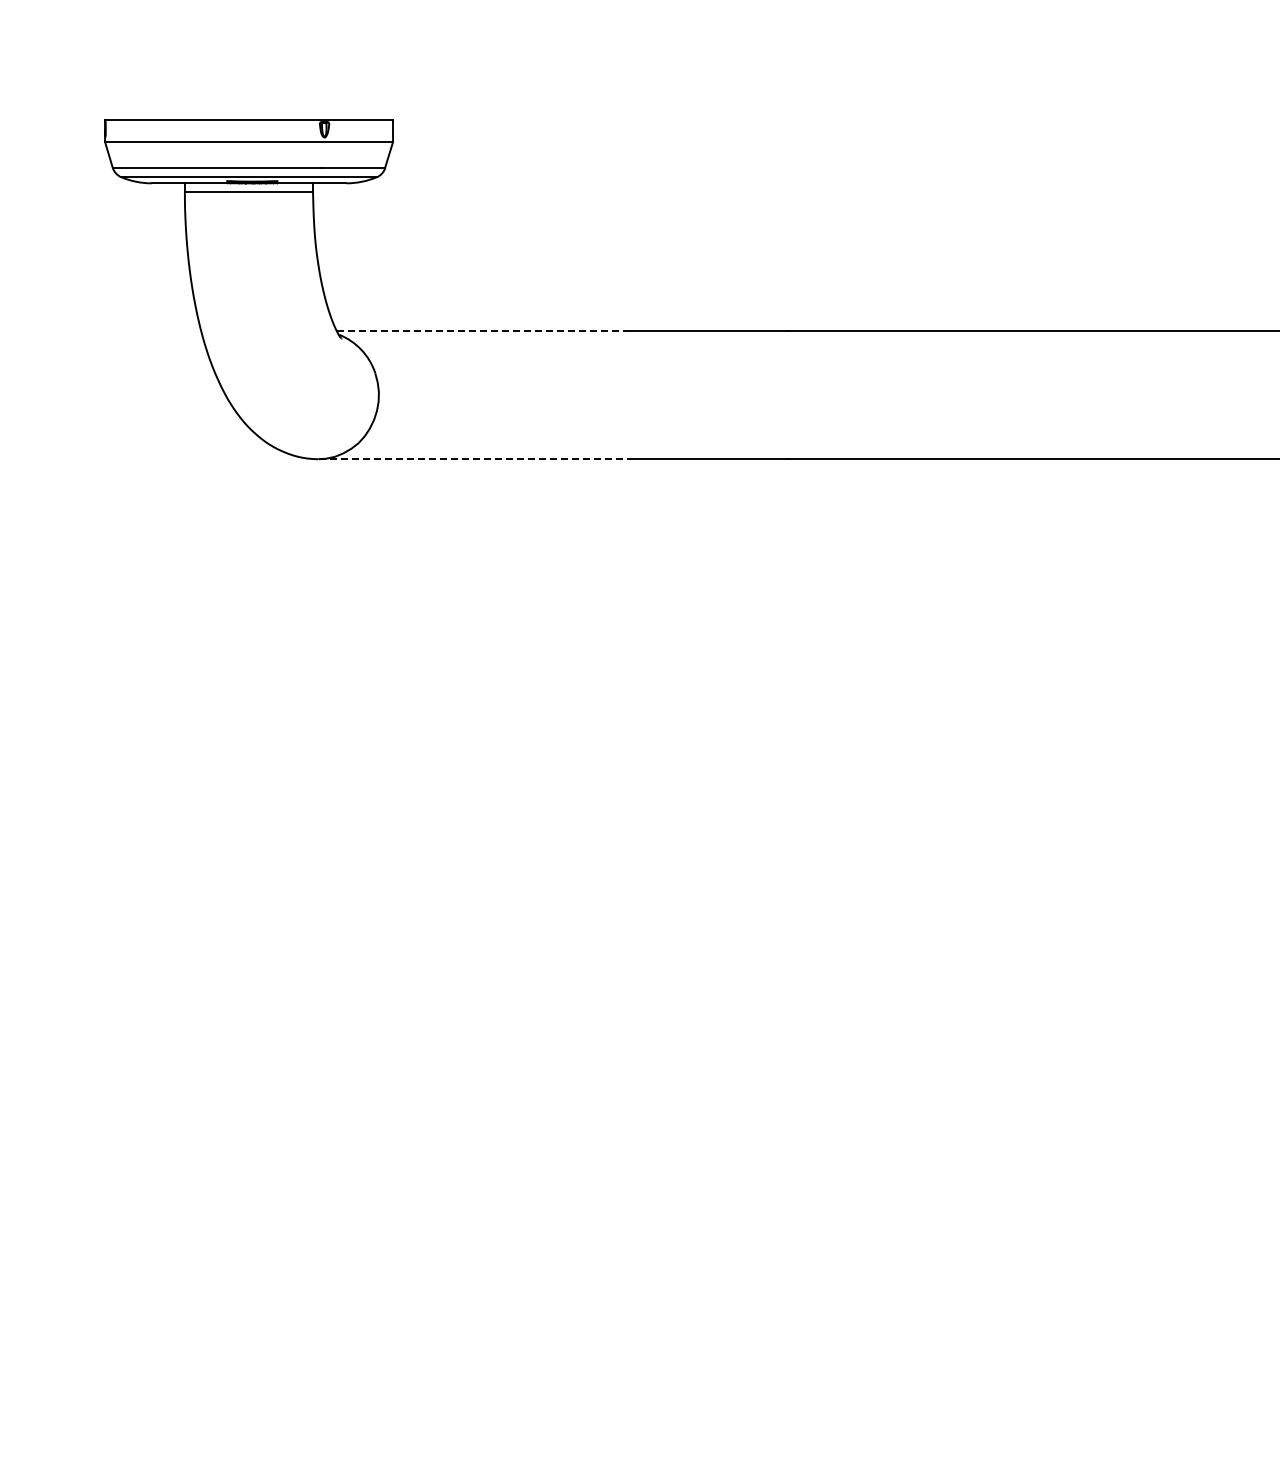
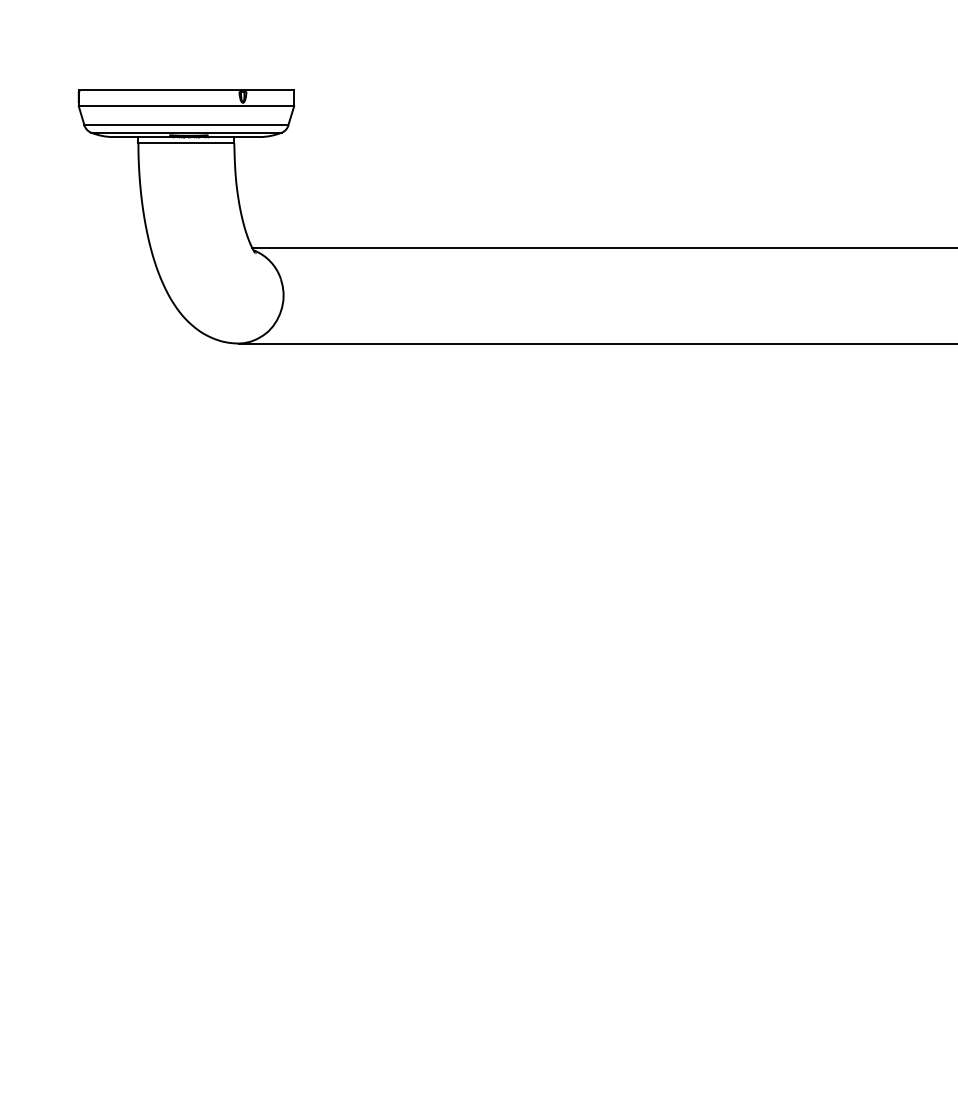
line: (483, 331) -> (361, 247), dashed -> solid
line: (474, 459) -> (355, 343), dashed -> solid

